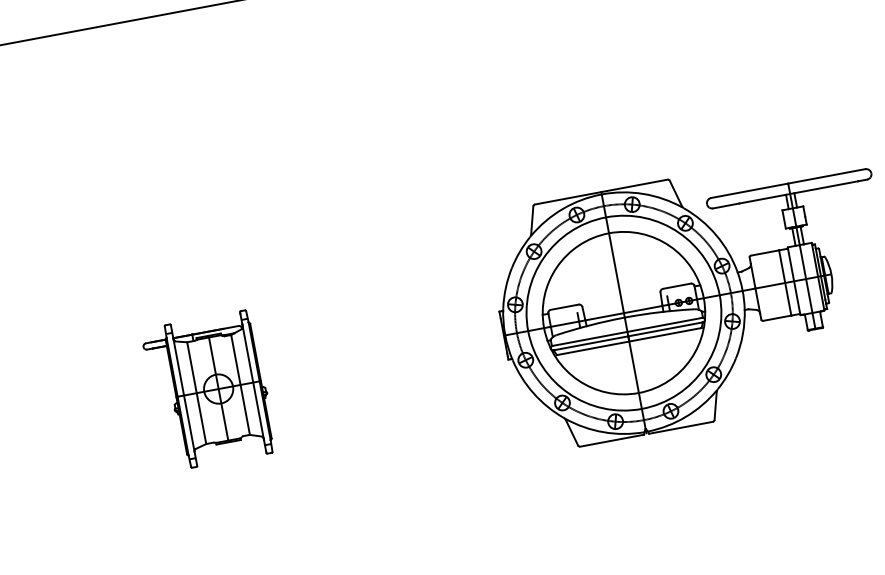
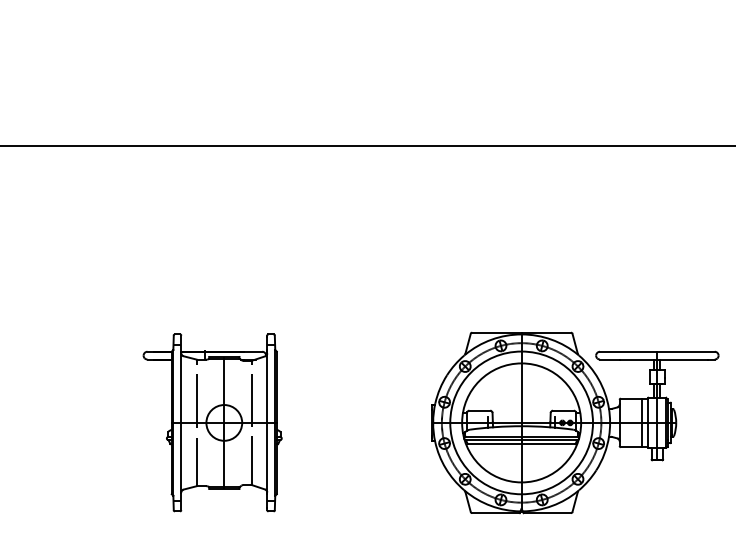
part: (209, 390) -> (212, 422), size x1.67

